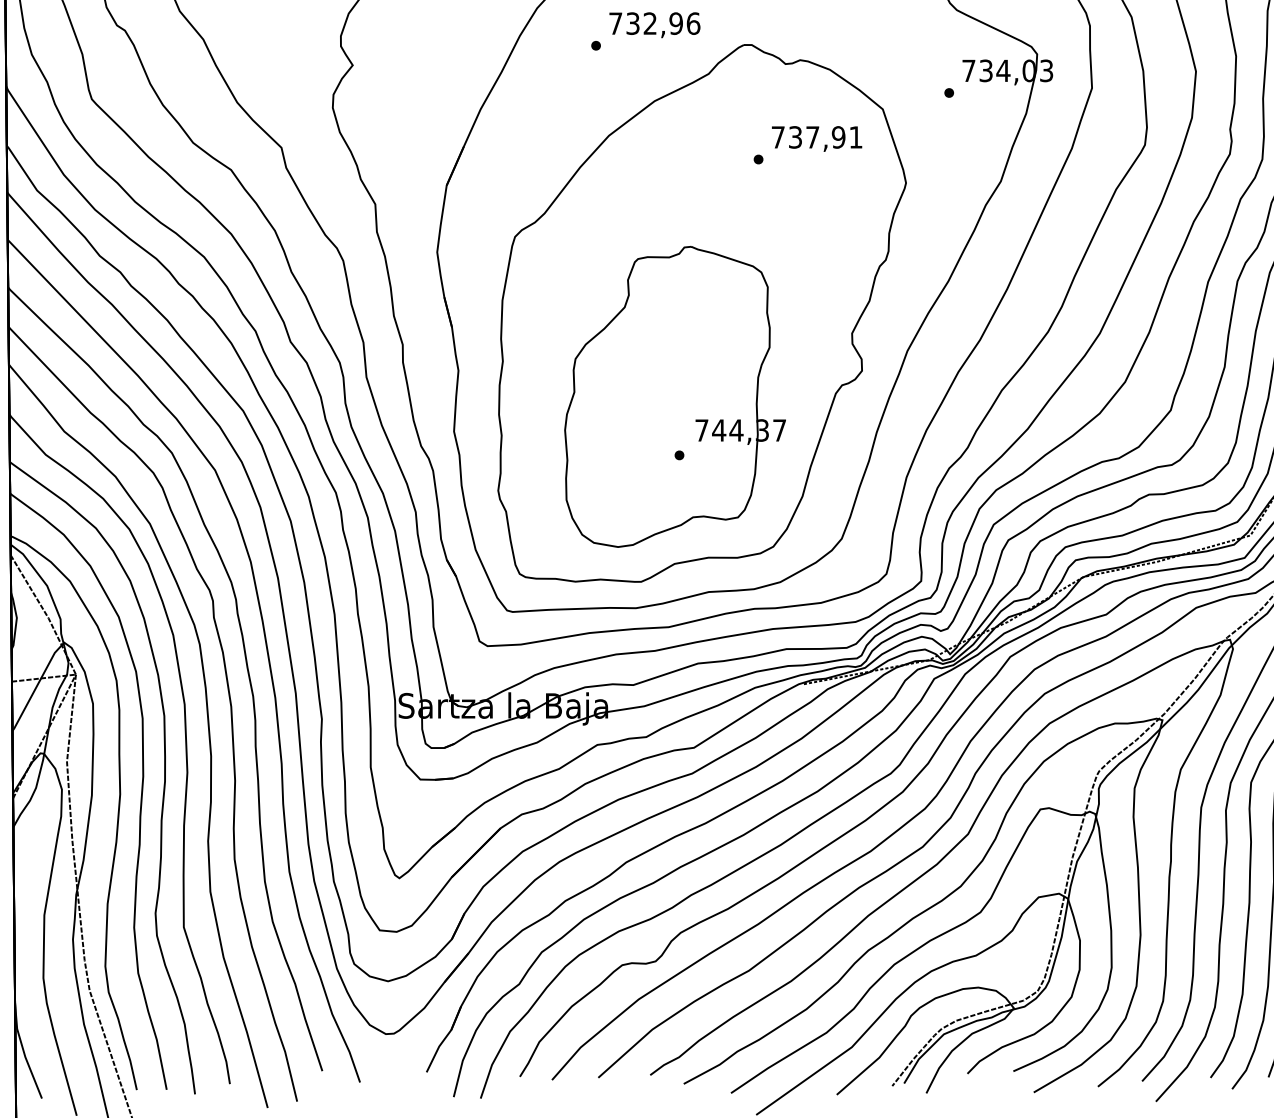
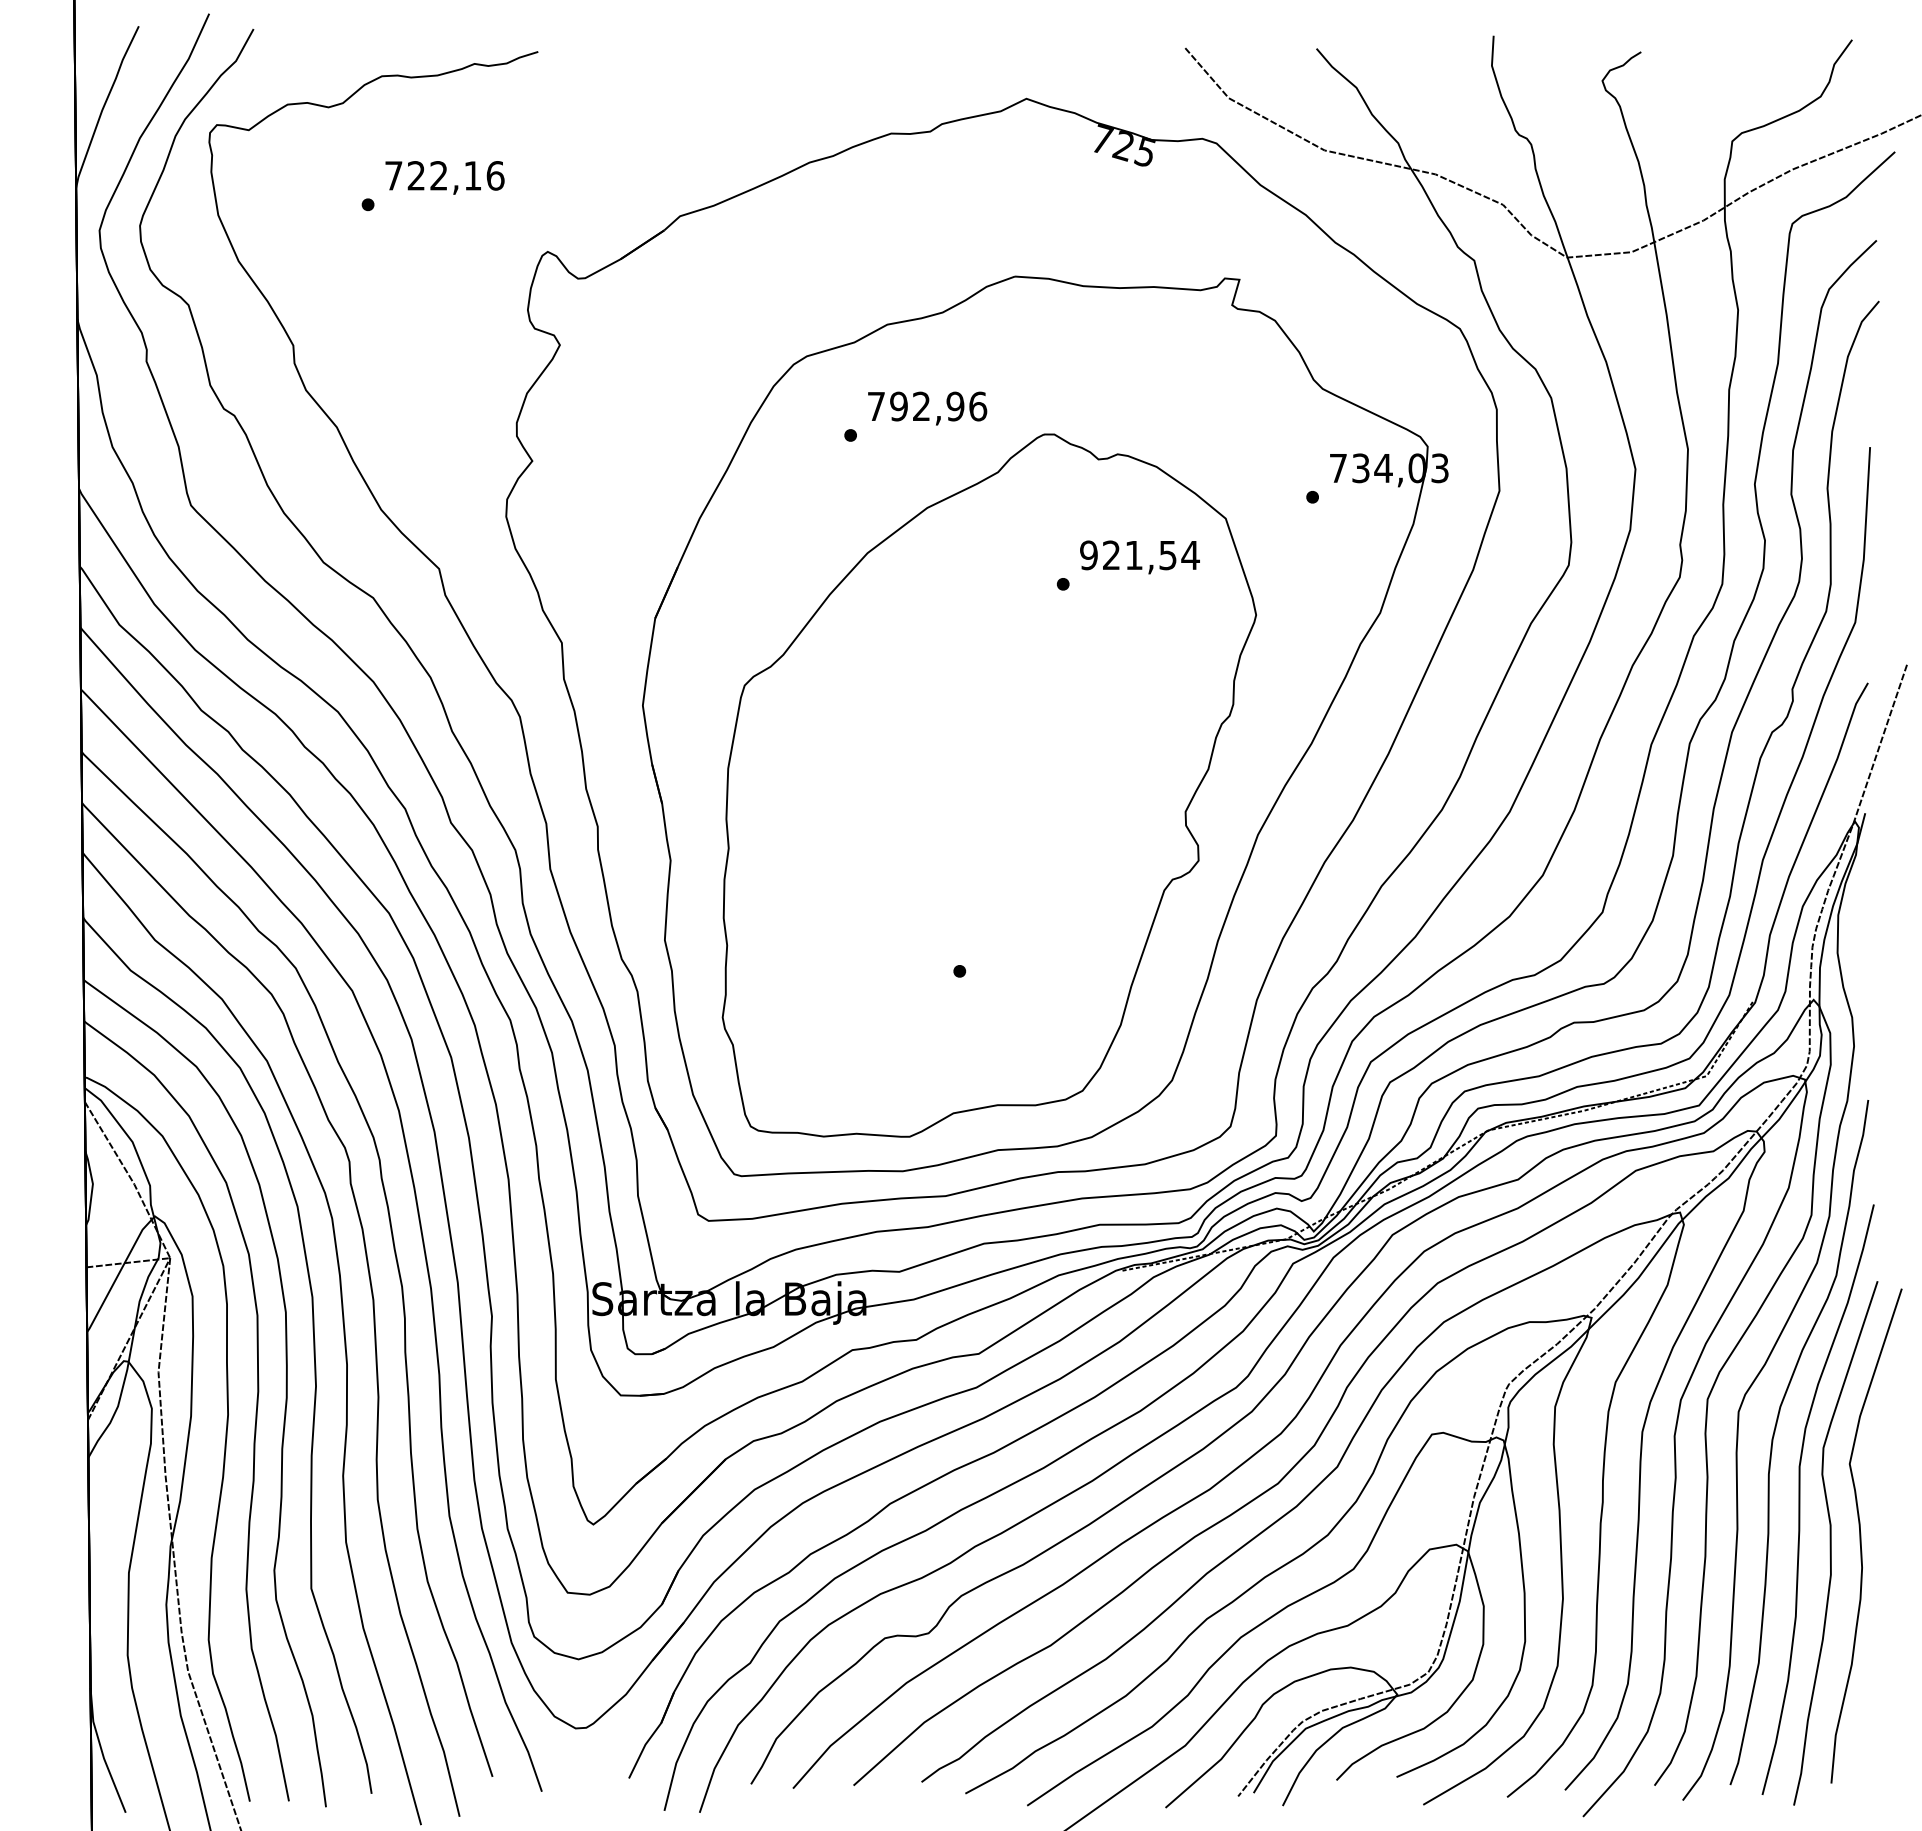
text: (632, 23) -> (898, 406), 732,96 -> 792,96
text: (816, 137) -> (1139, 555), 737,91 -> 921,54
part: (675, 396) -> (954, 894), removed

